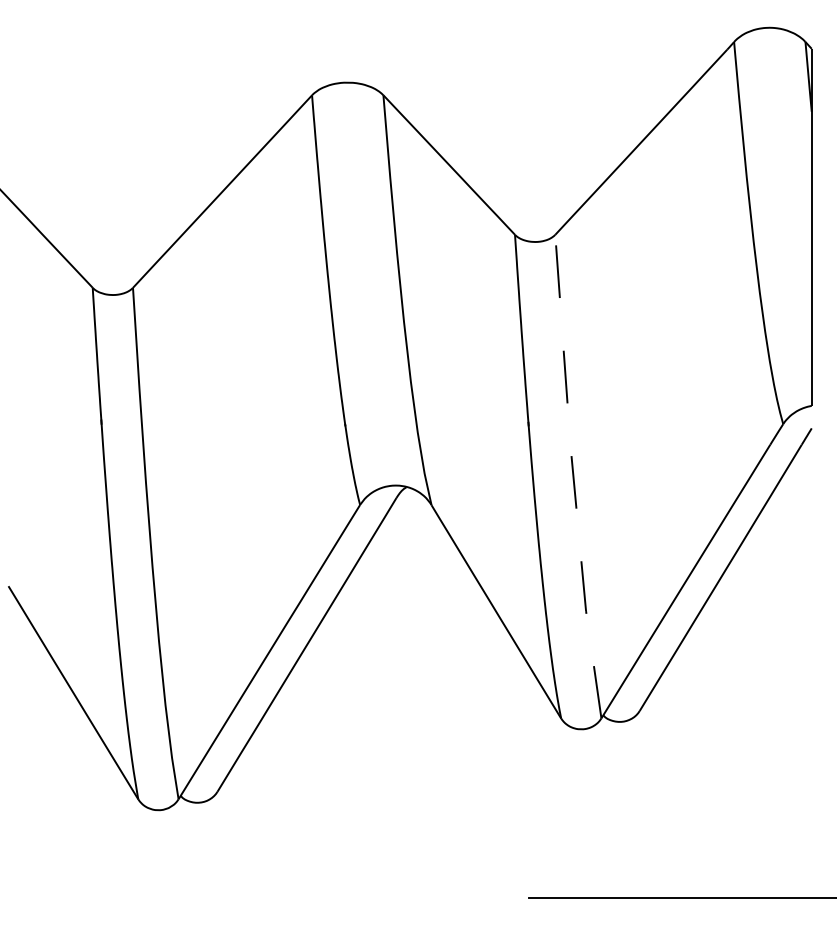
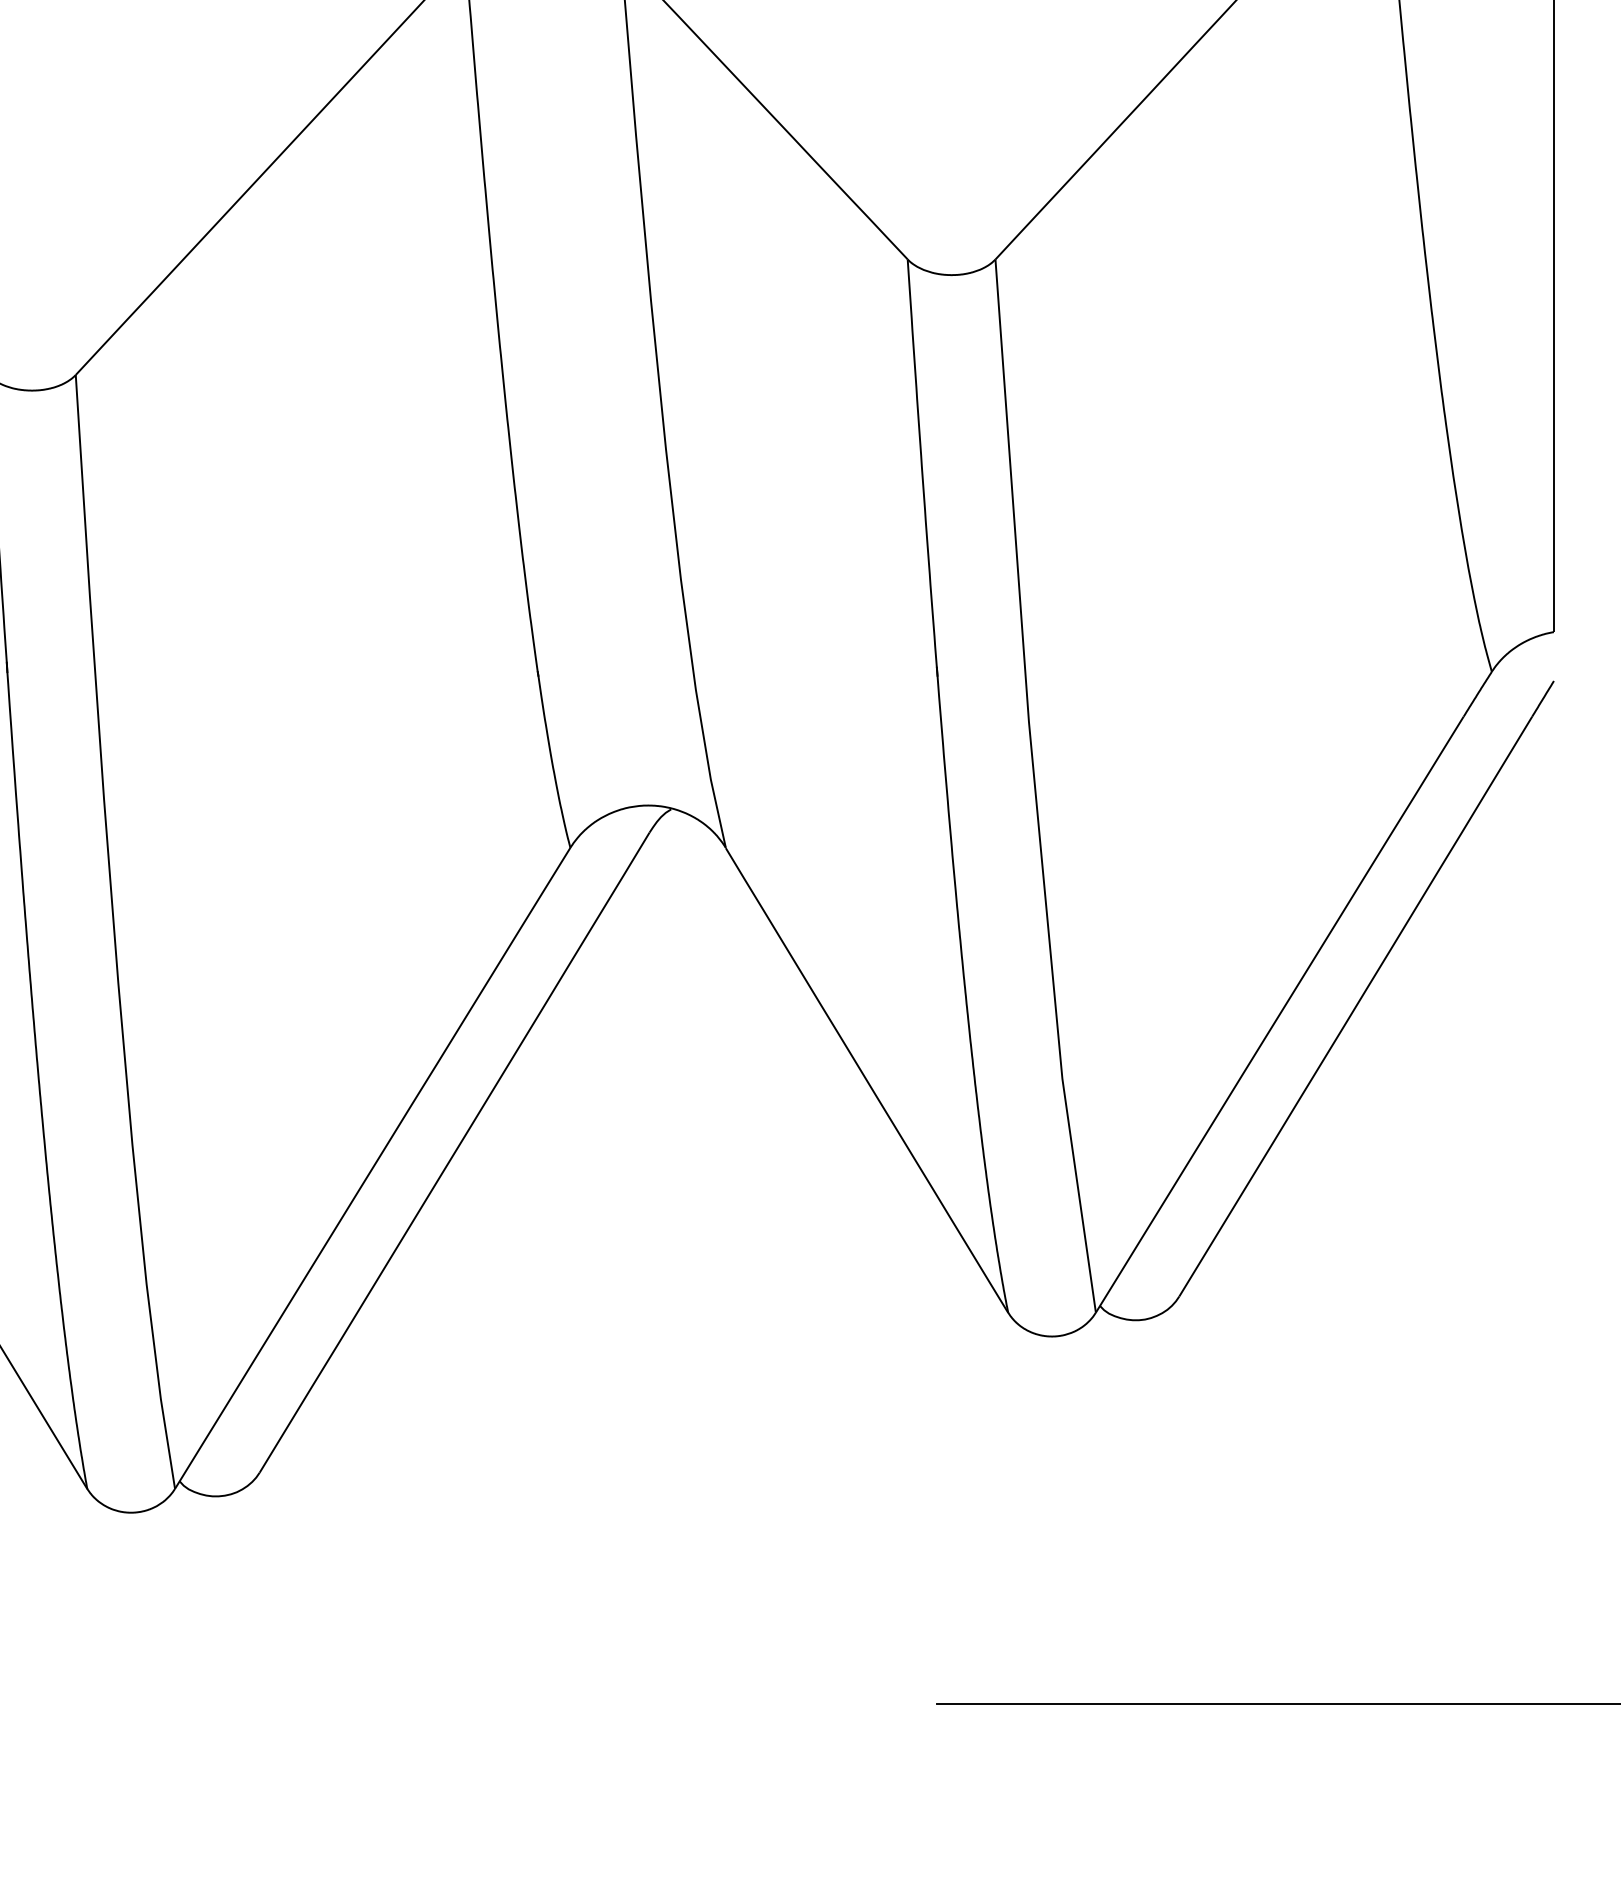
line: (573, 476) -> (1035, 785), dashed -> solid

